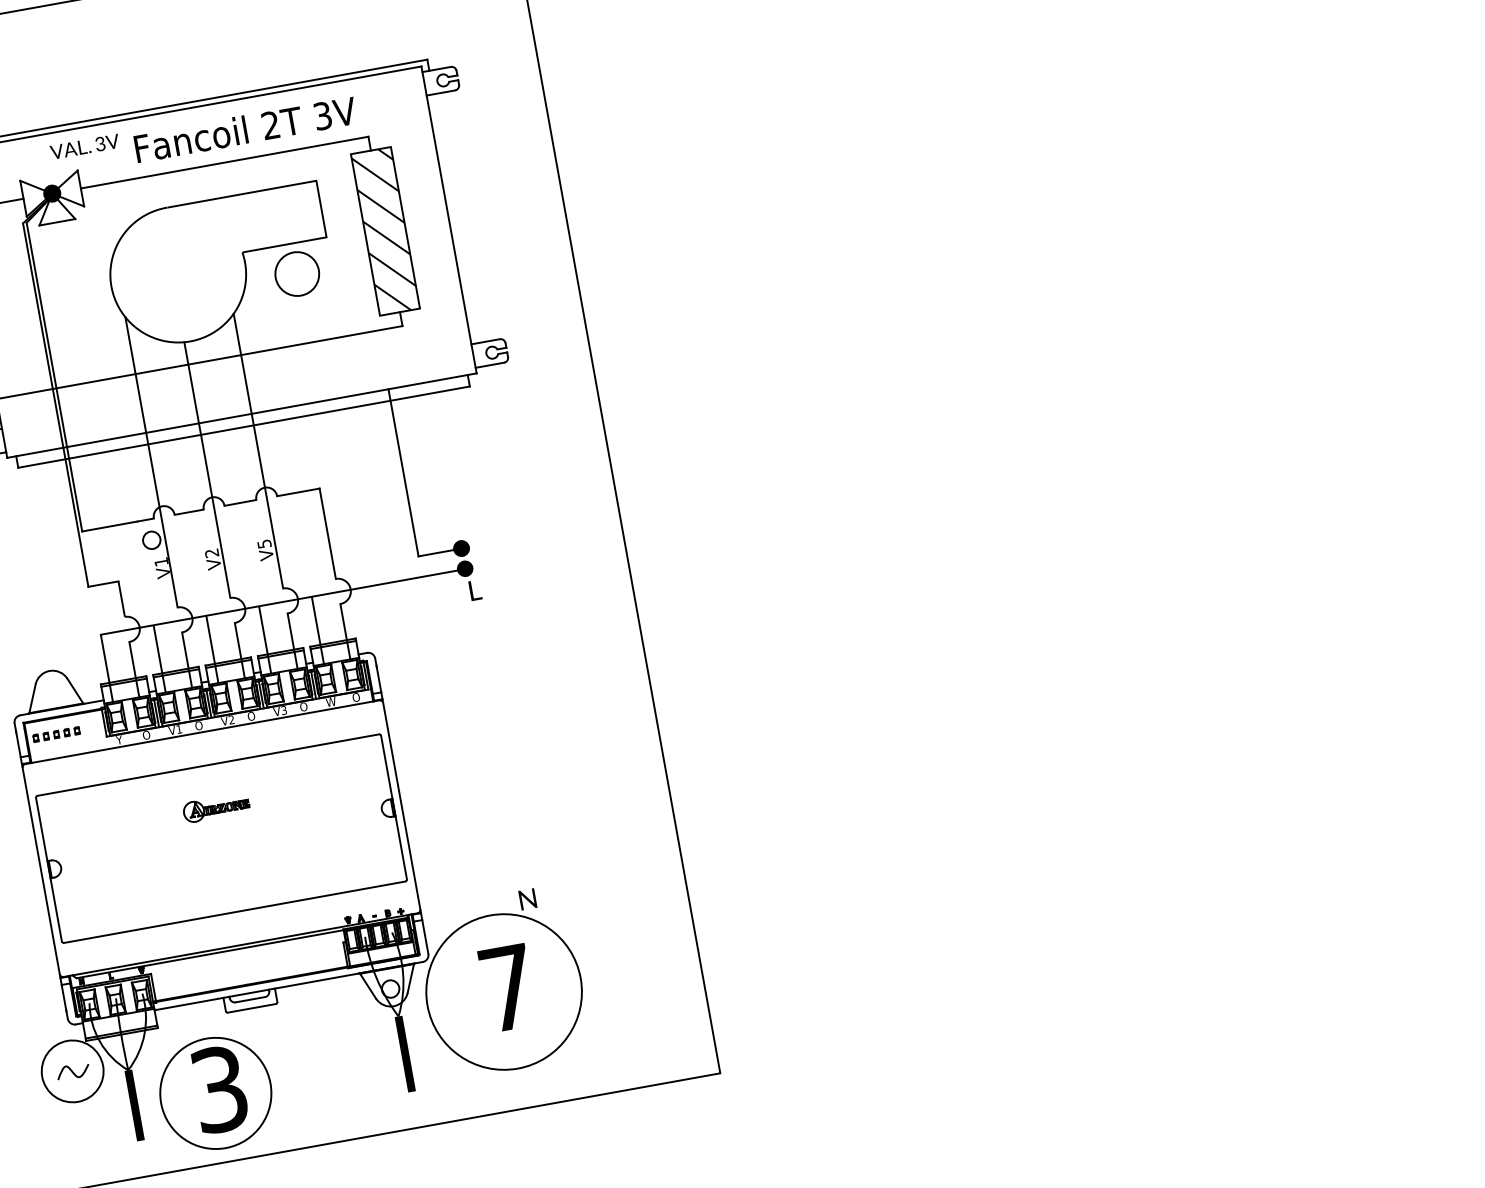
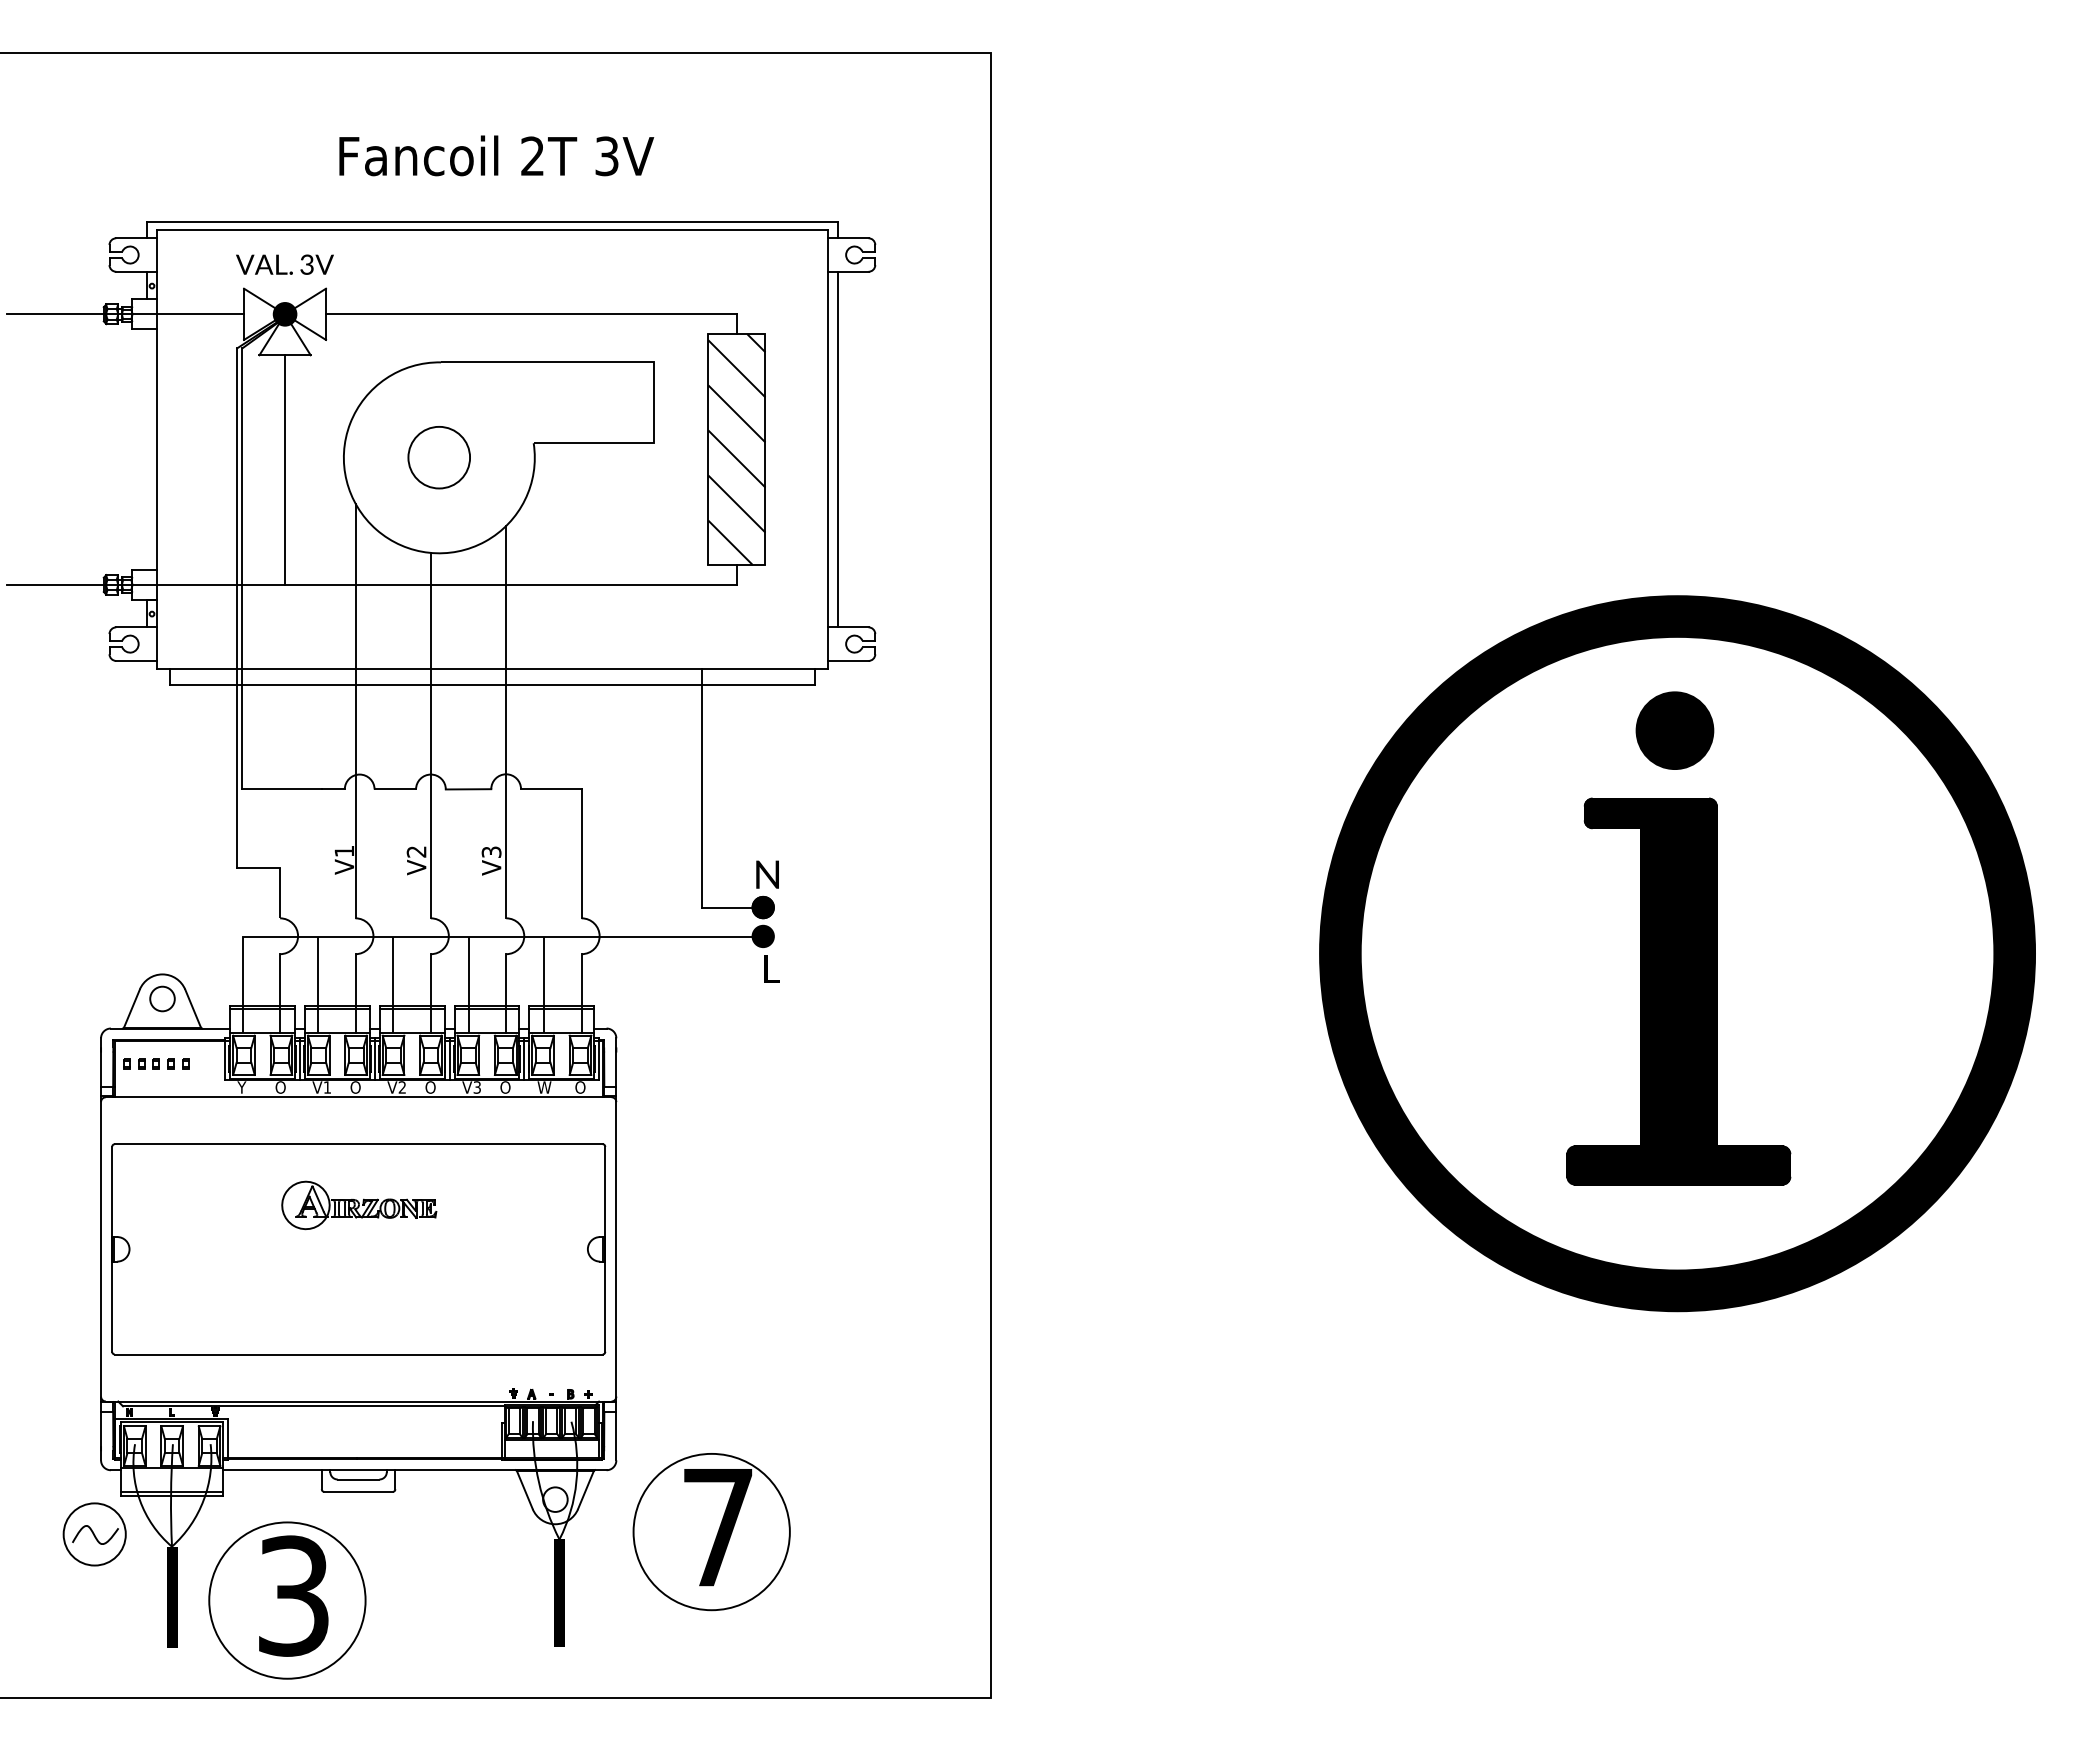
text: (245, 129) -> (496, 155), moved
text: (84, 146) -> (284, 264), moved
line: (455, 218) -> (837, 449), added
circle: (296, 274) -> (438, 457), moved
line: (72, 302) -> (285, 469), added
part: (1107, 465) -> (1677, 953), added
circle: (151, 539) -> (162, 998), moved
text: (263, 543) -> (490, 851), V5 -> V3
part: (216, 807) -> (359, 1205), size x1.67
text: (527, 899) -> (767, 874), moved
circle: (503, 991) -> (711, 1531), size x0.71
circle: (72, 1071) -> (94, 1534), size x0.71

